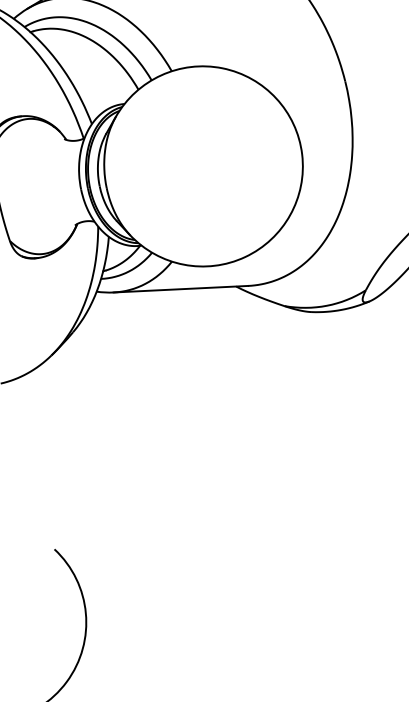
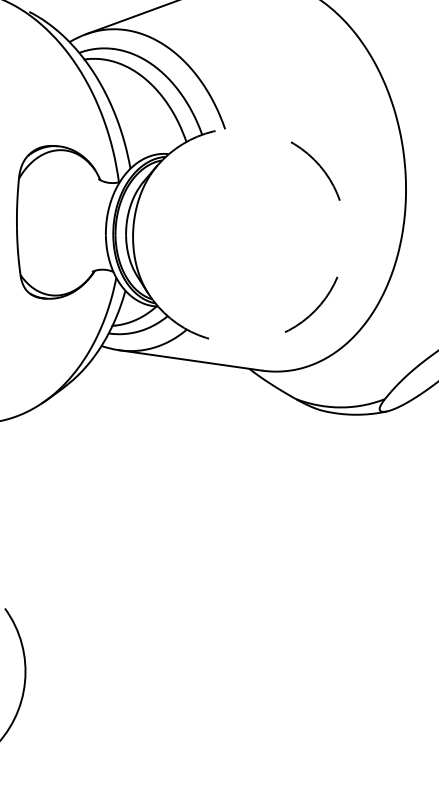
arc: (302, 154) -> (345, 243), solid -> dashed

